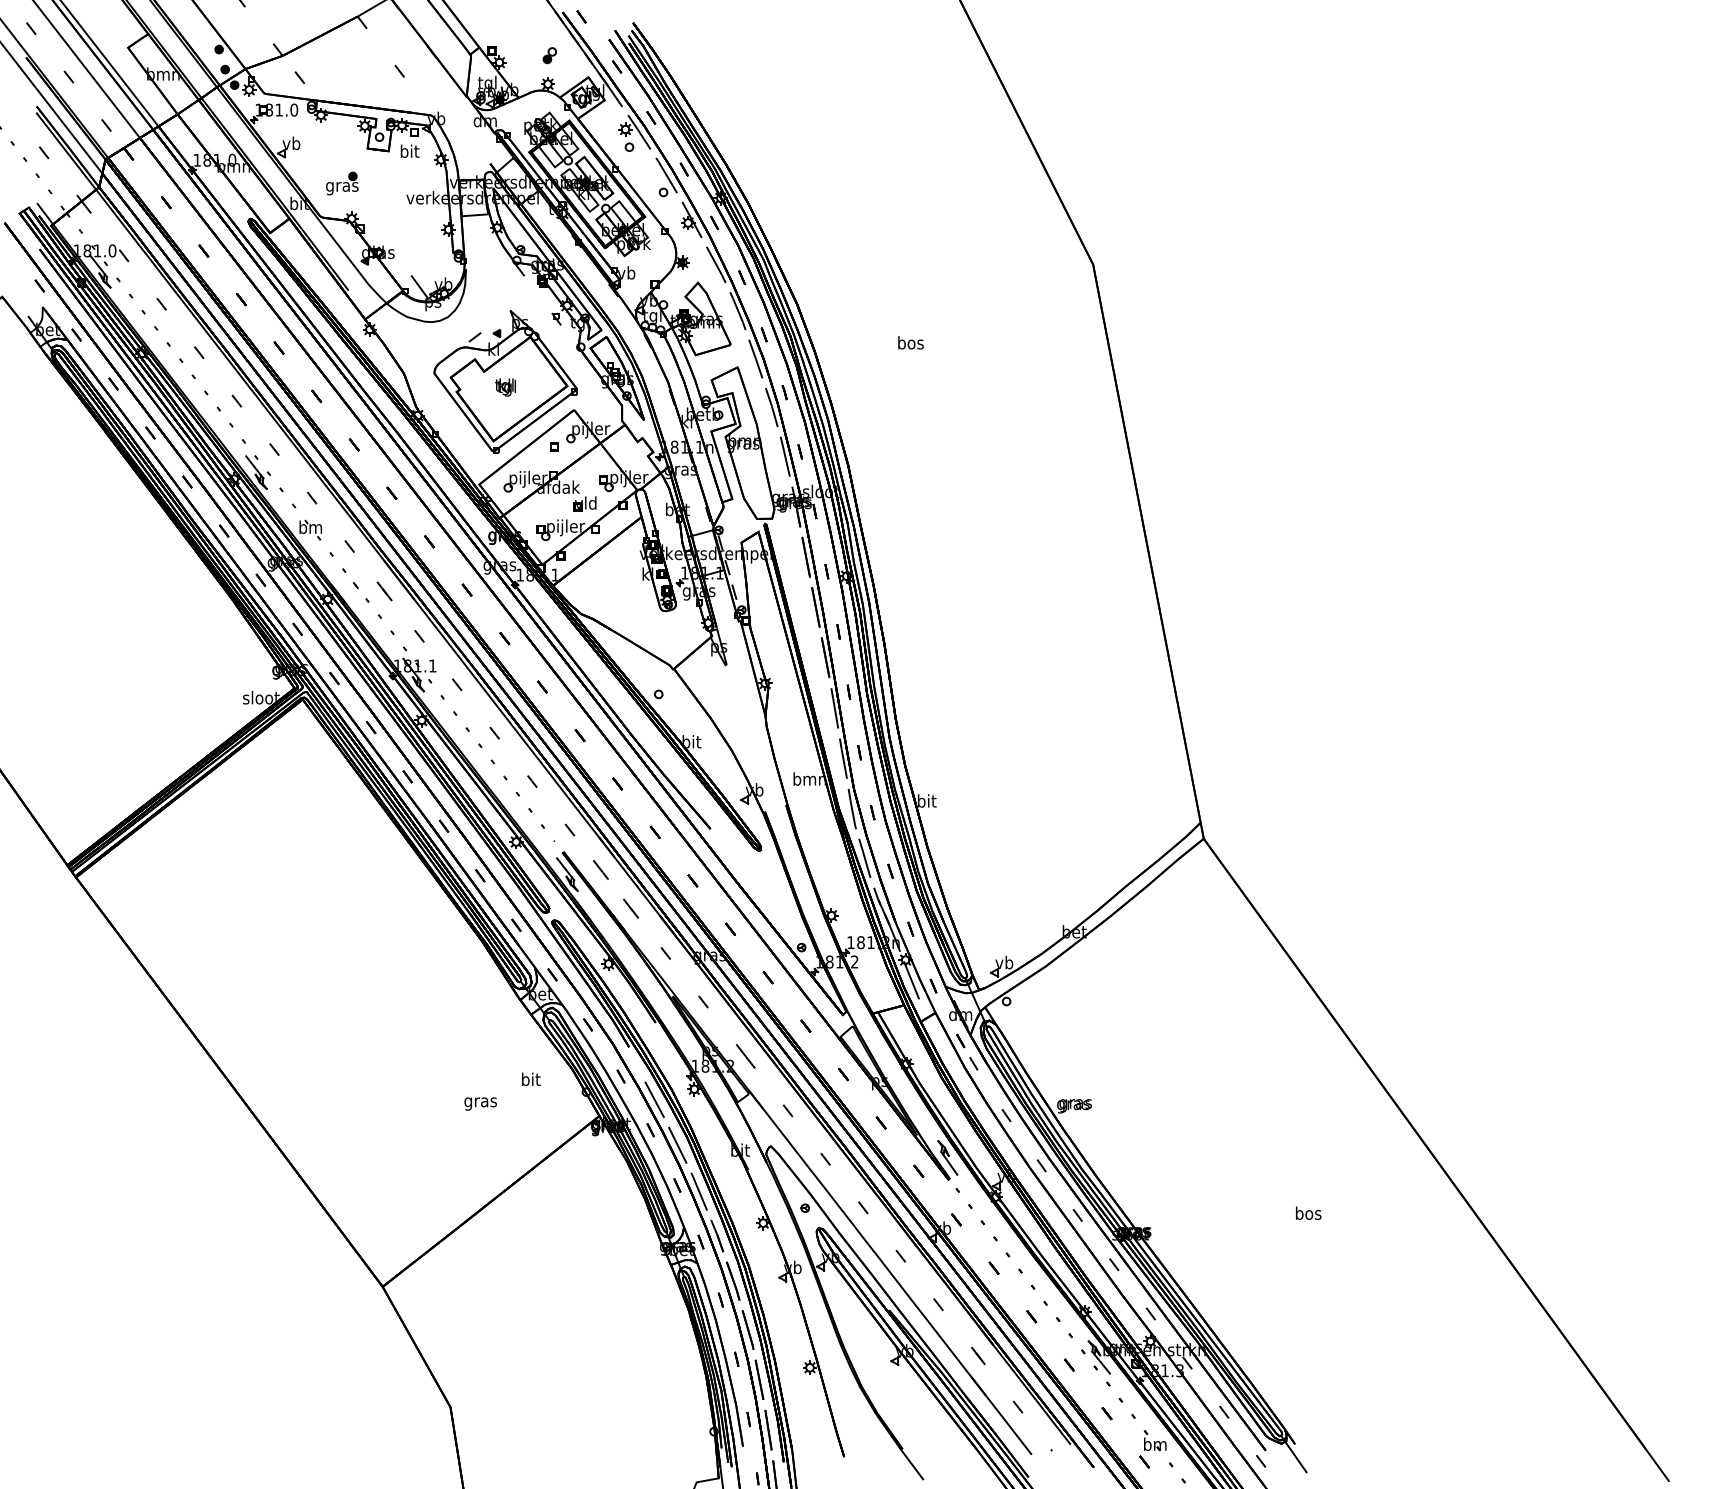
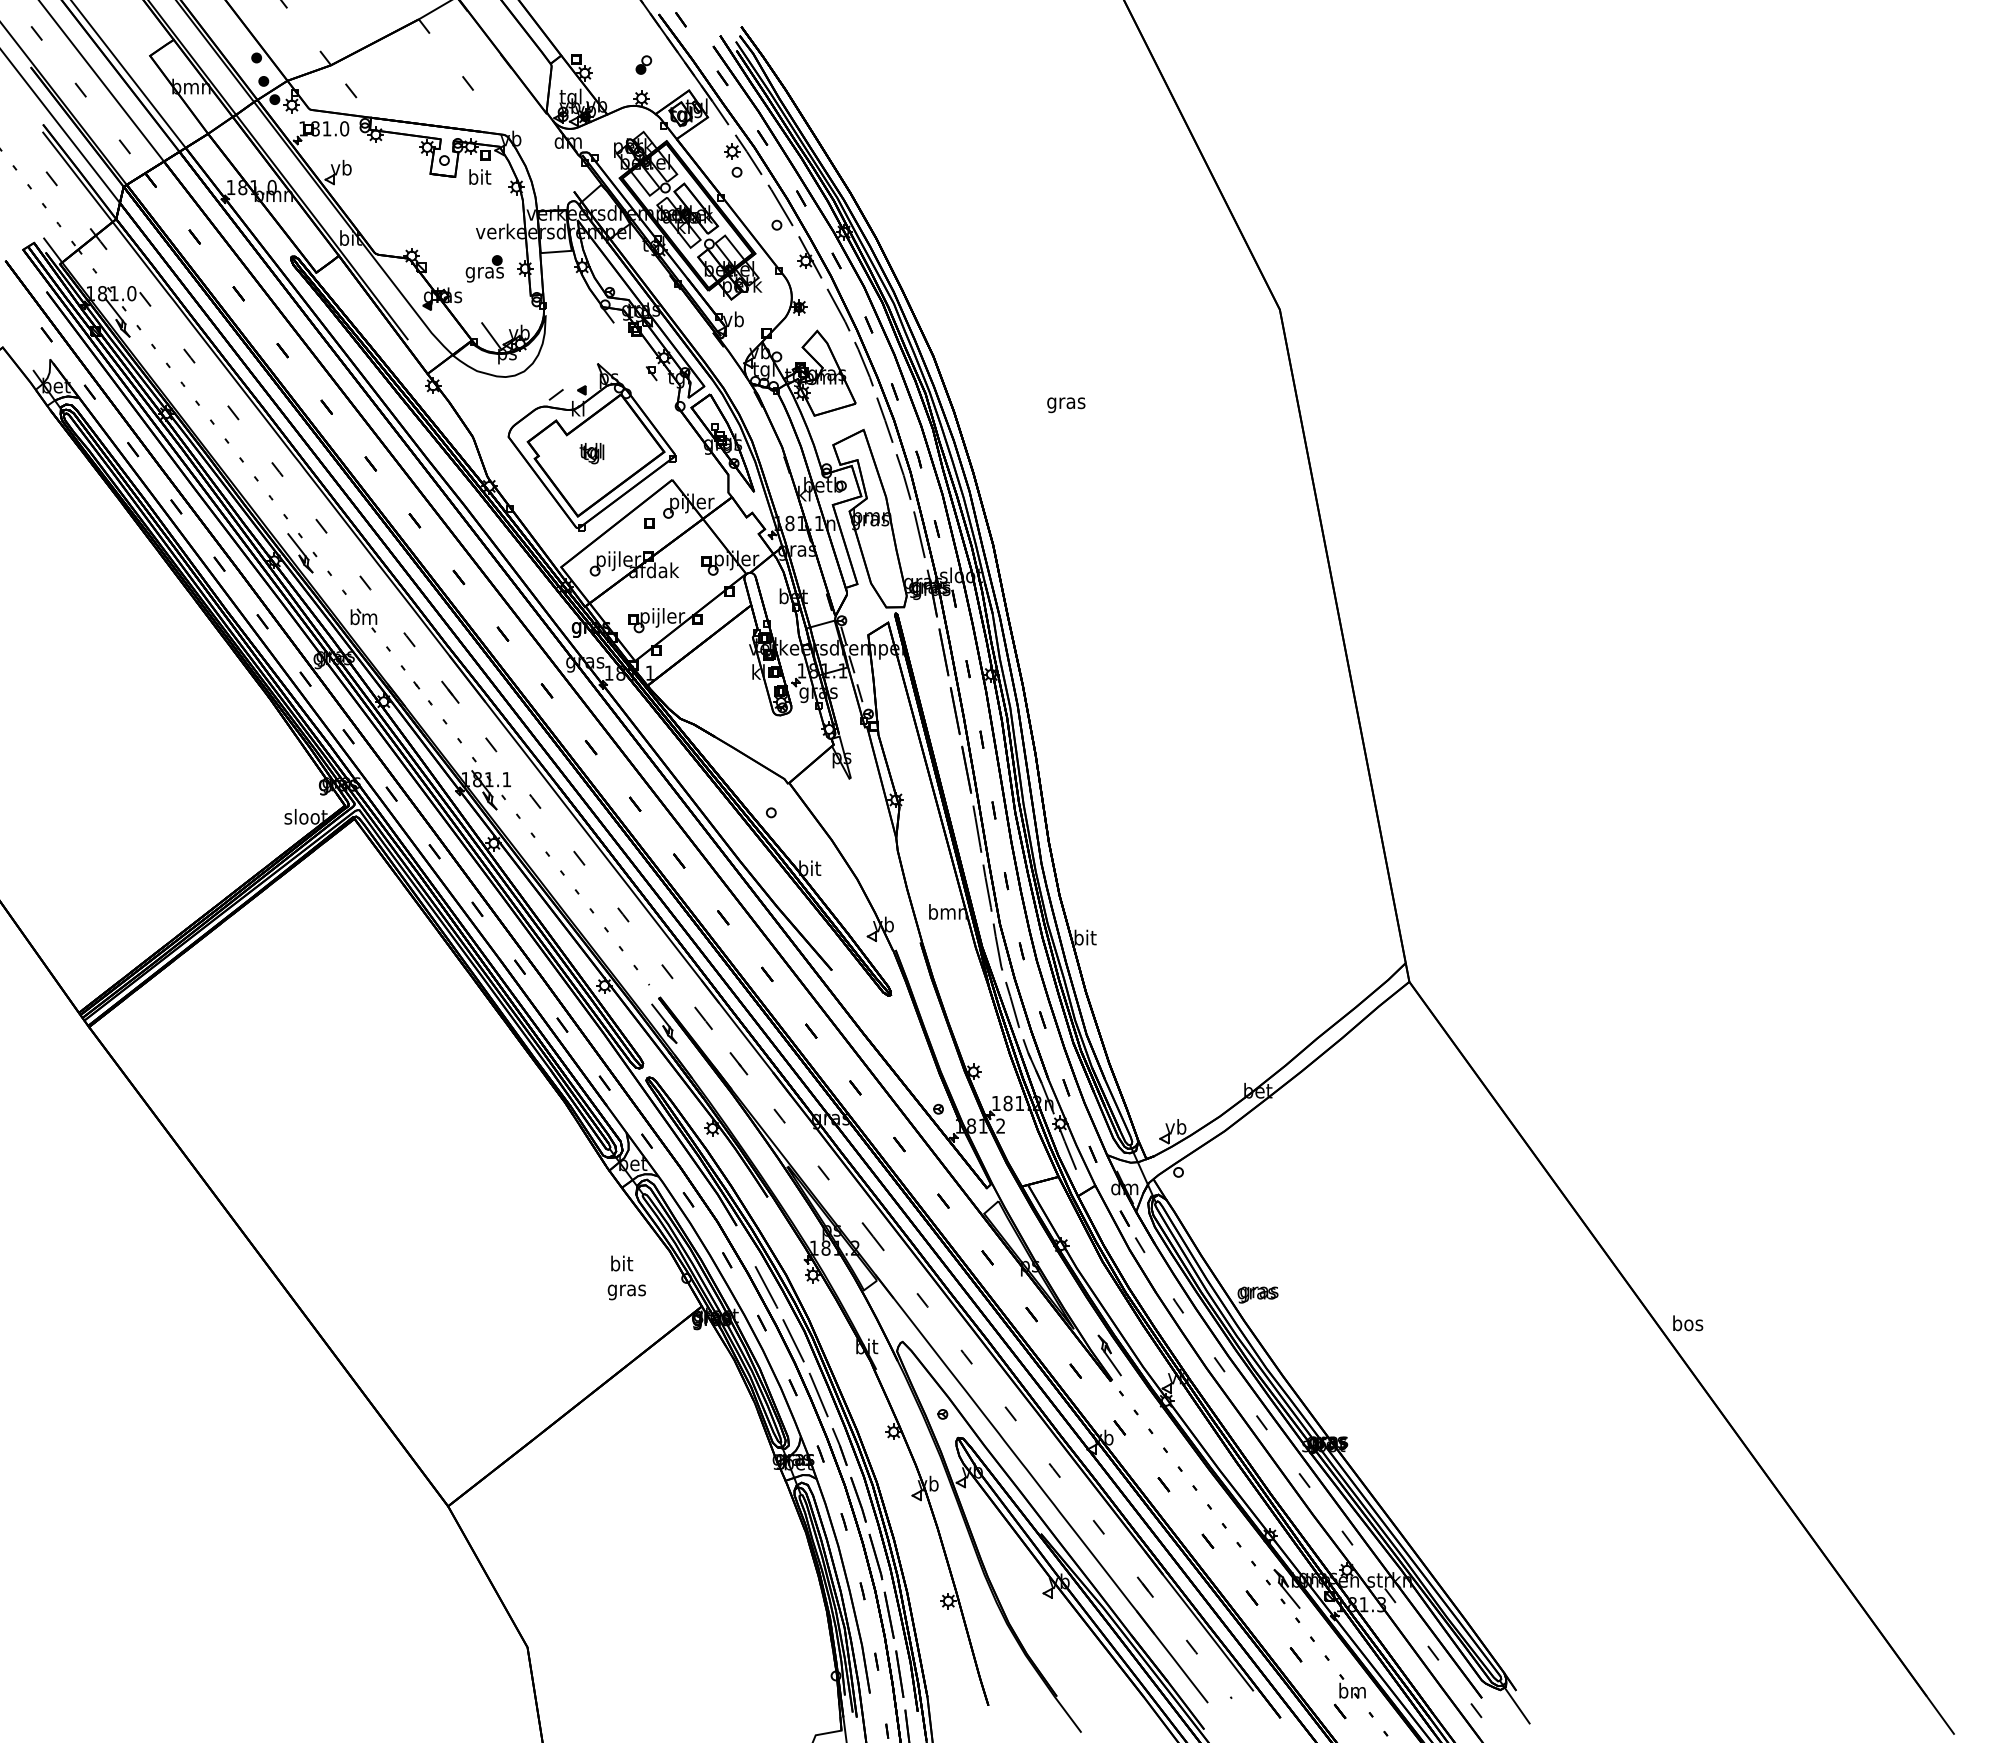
part: (342, 183) -> (484, 268), moved
text: (910, 344) -> (1066, 403), bos -> gras
part: (584, 503) -> (684, 589), removed
text: (480, 1104) -> (626, 1292), moved
text: (1308, 1213) -> (1688, 1323), moved

